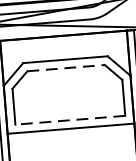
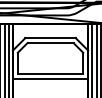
line: (67, 68) -> (51, 43), dashed -> solid
line: (70, 121) -> (50, 74), dashed -> solid

